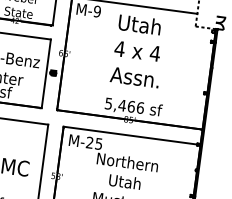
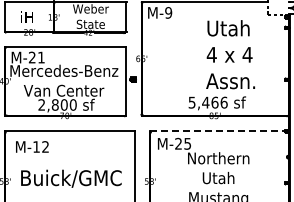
text: (138, 51) -> (230, 54), moved
line: (131, 135) -> (218, 131), solid -> dashed

